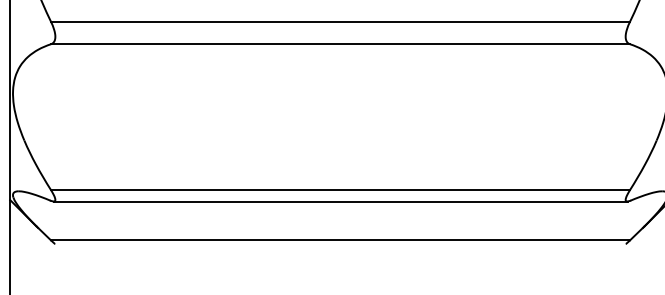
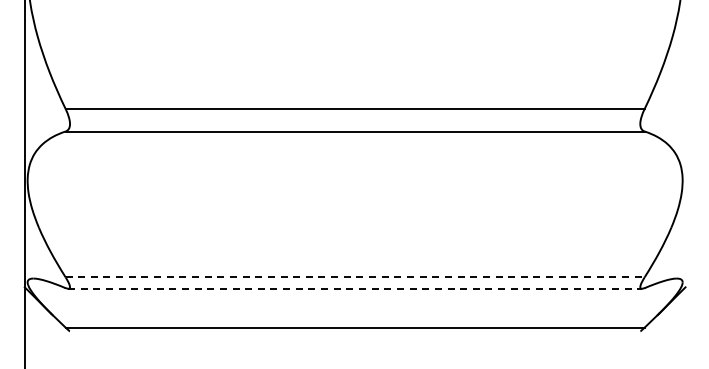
line: (340, 190) -> (355, 277), solid -> dashed
line: (340, 201) -> (355, 288), solid -> dashed

